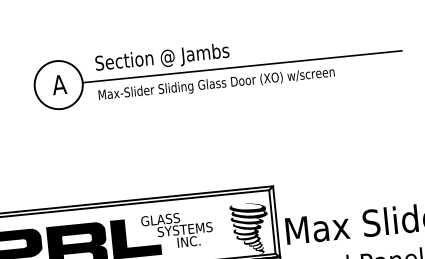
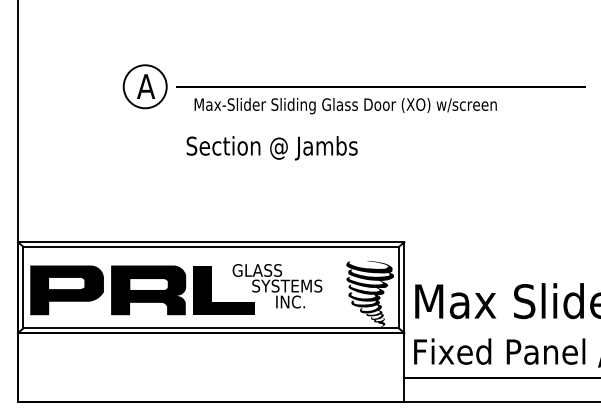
text: (161, 58) -> (271, 148), moved
circle: (58, 84) -> (144, 86), size x0.7

